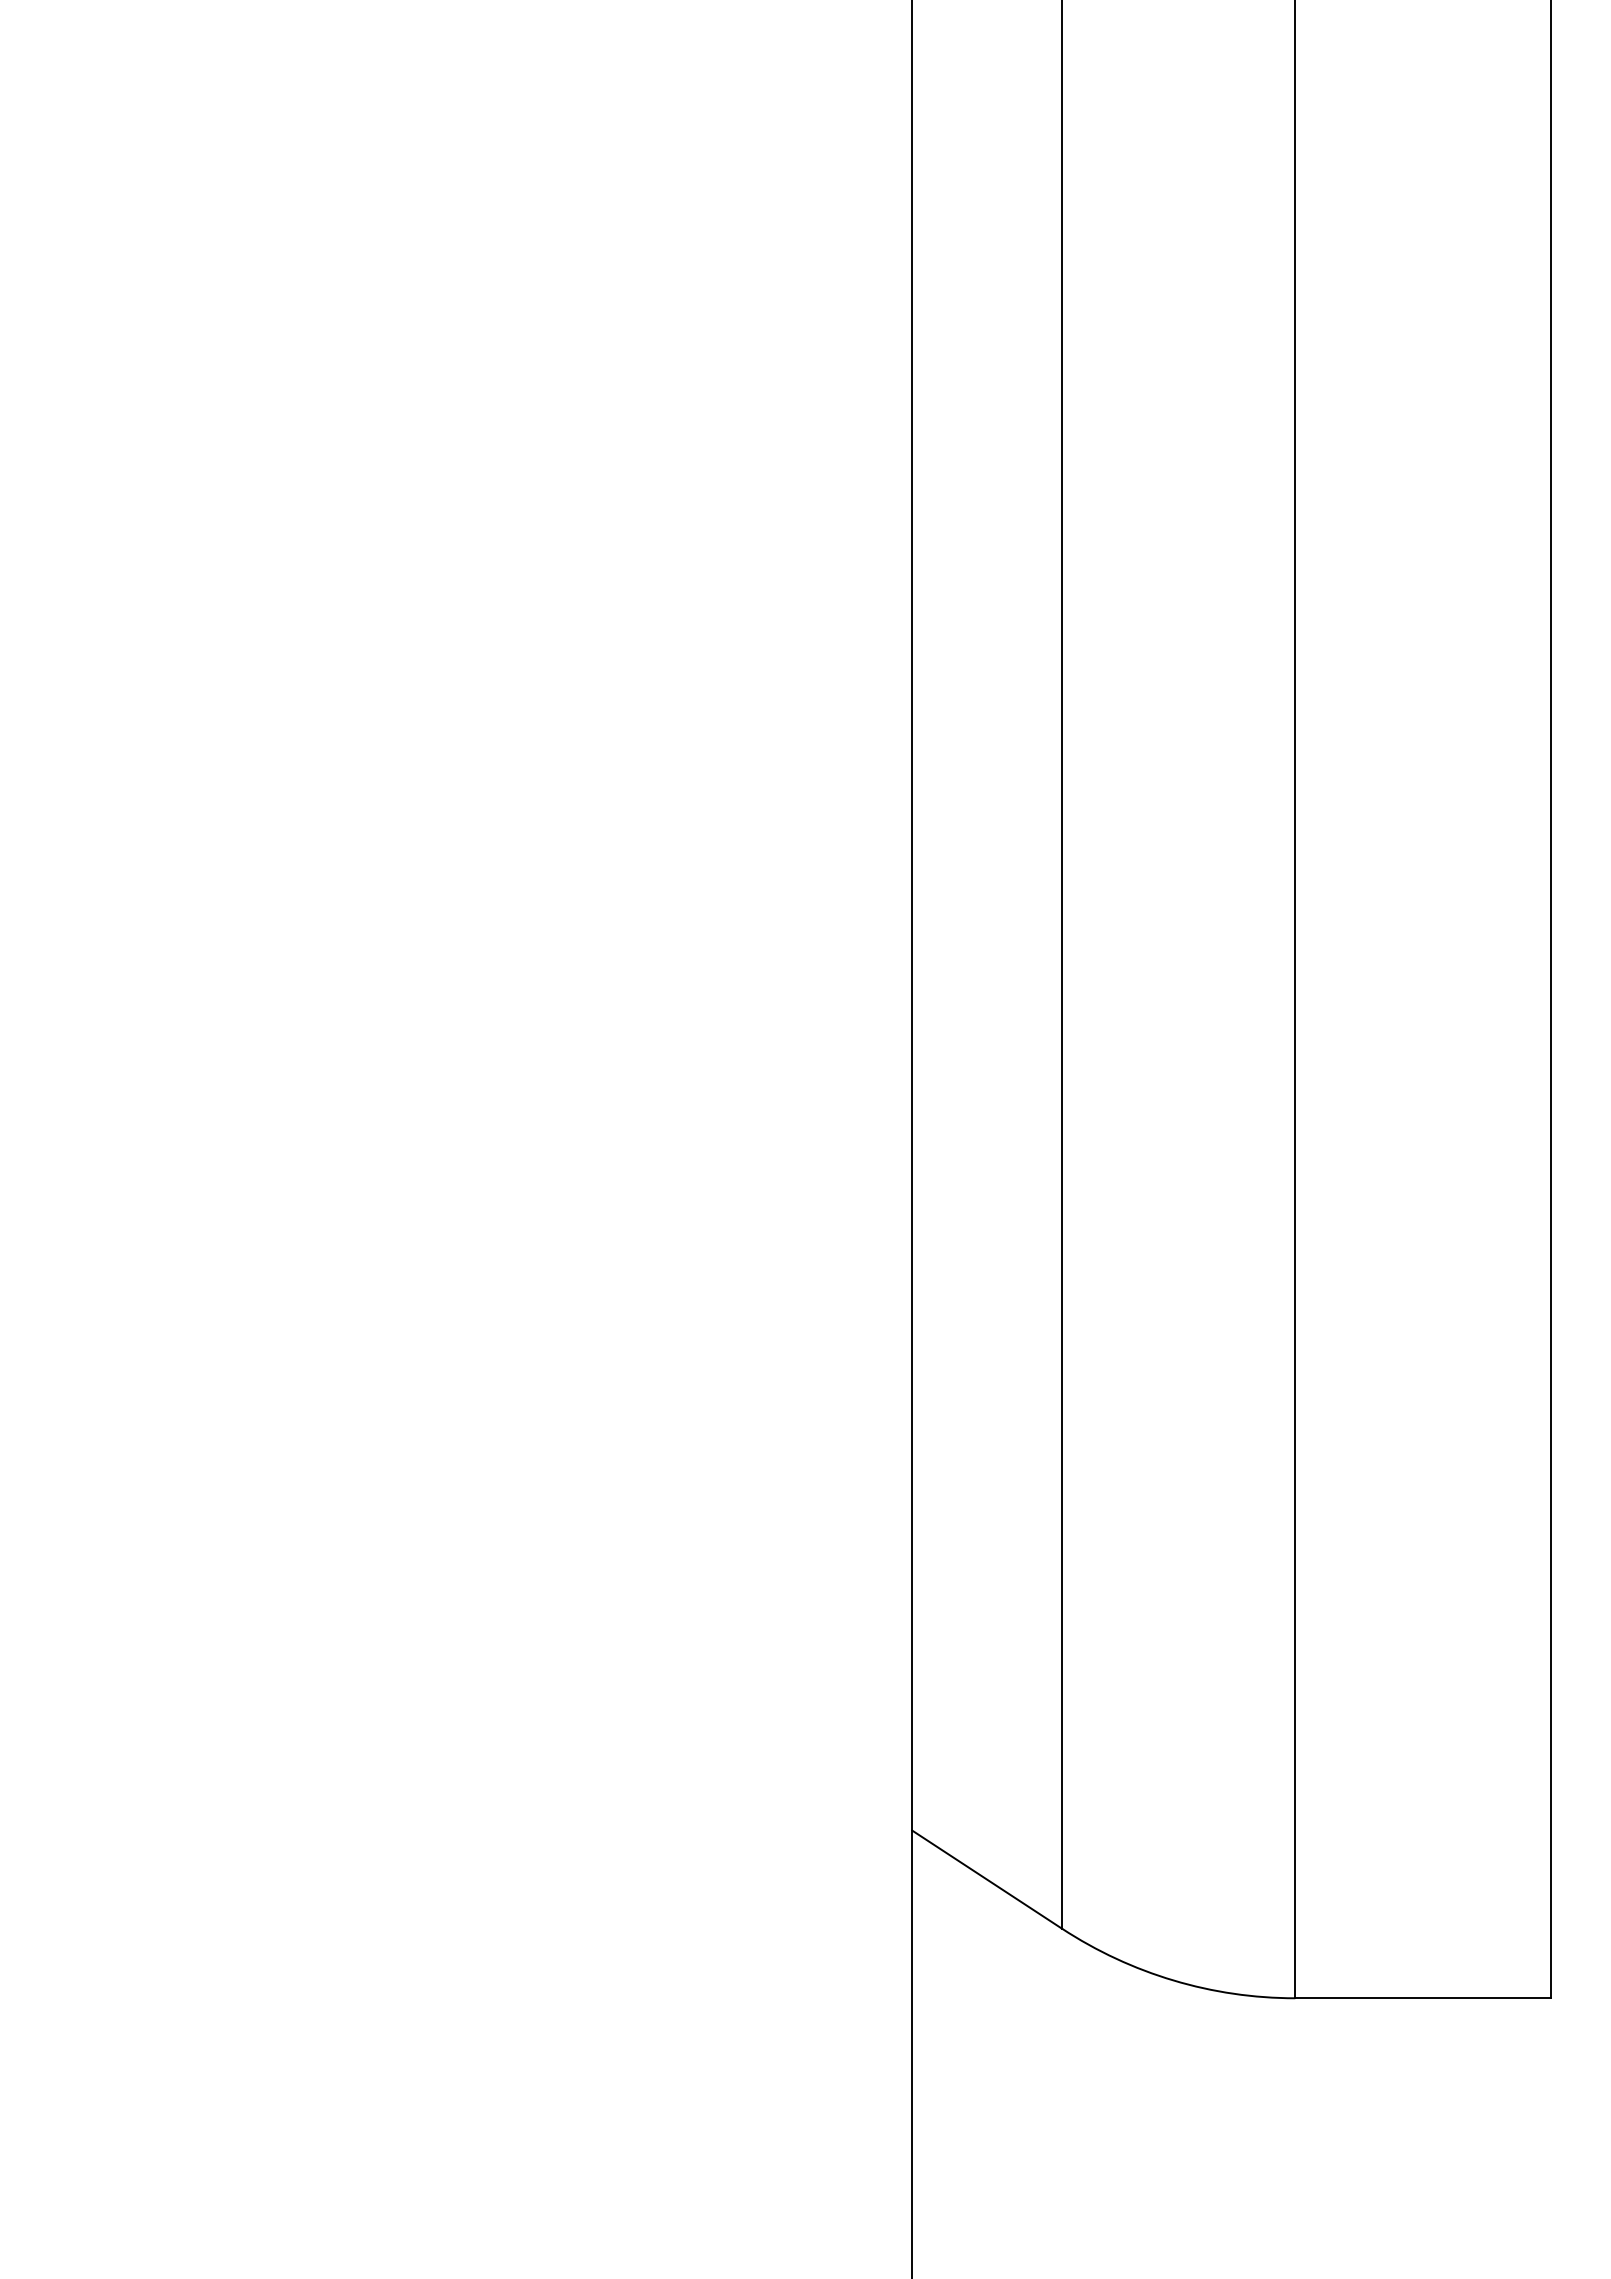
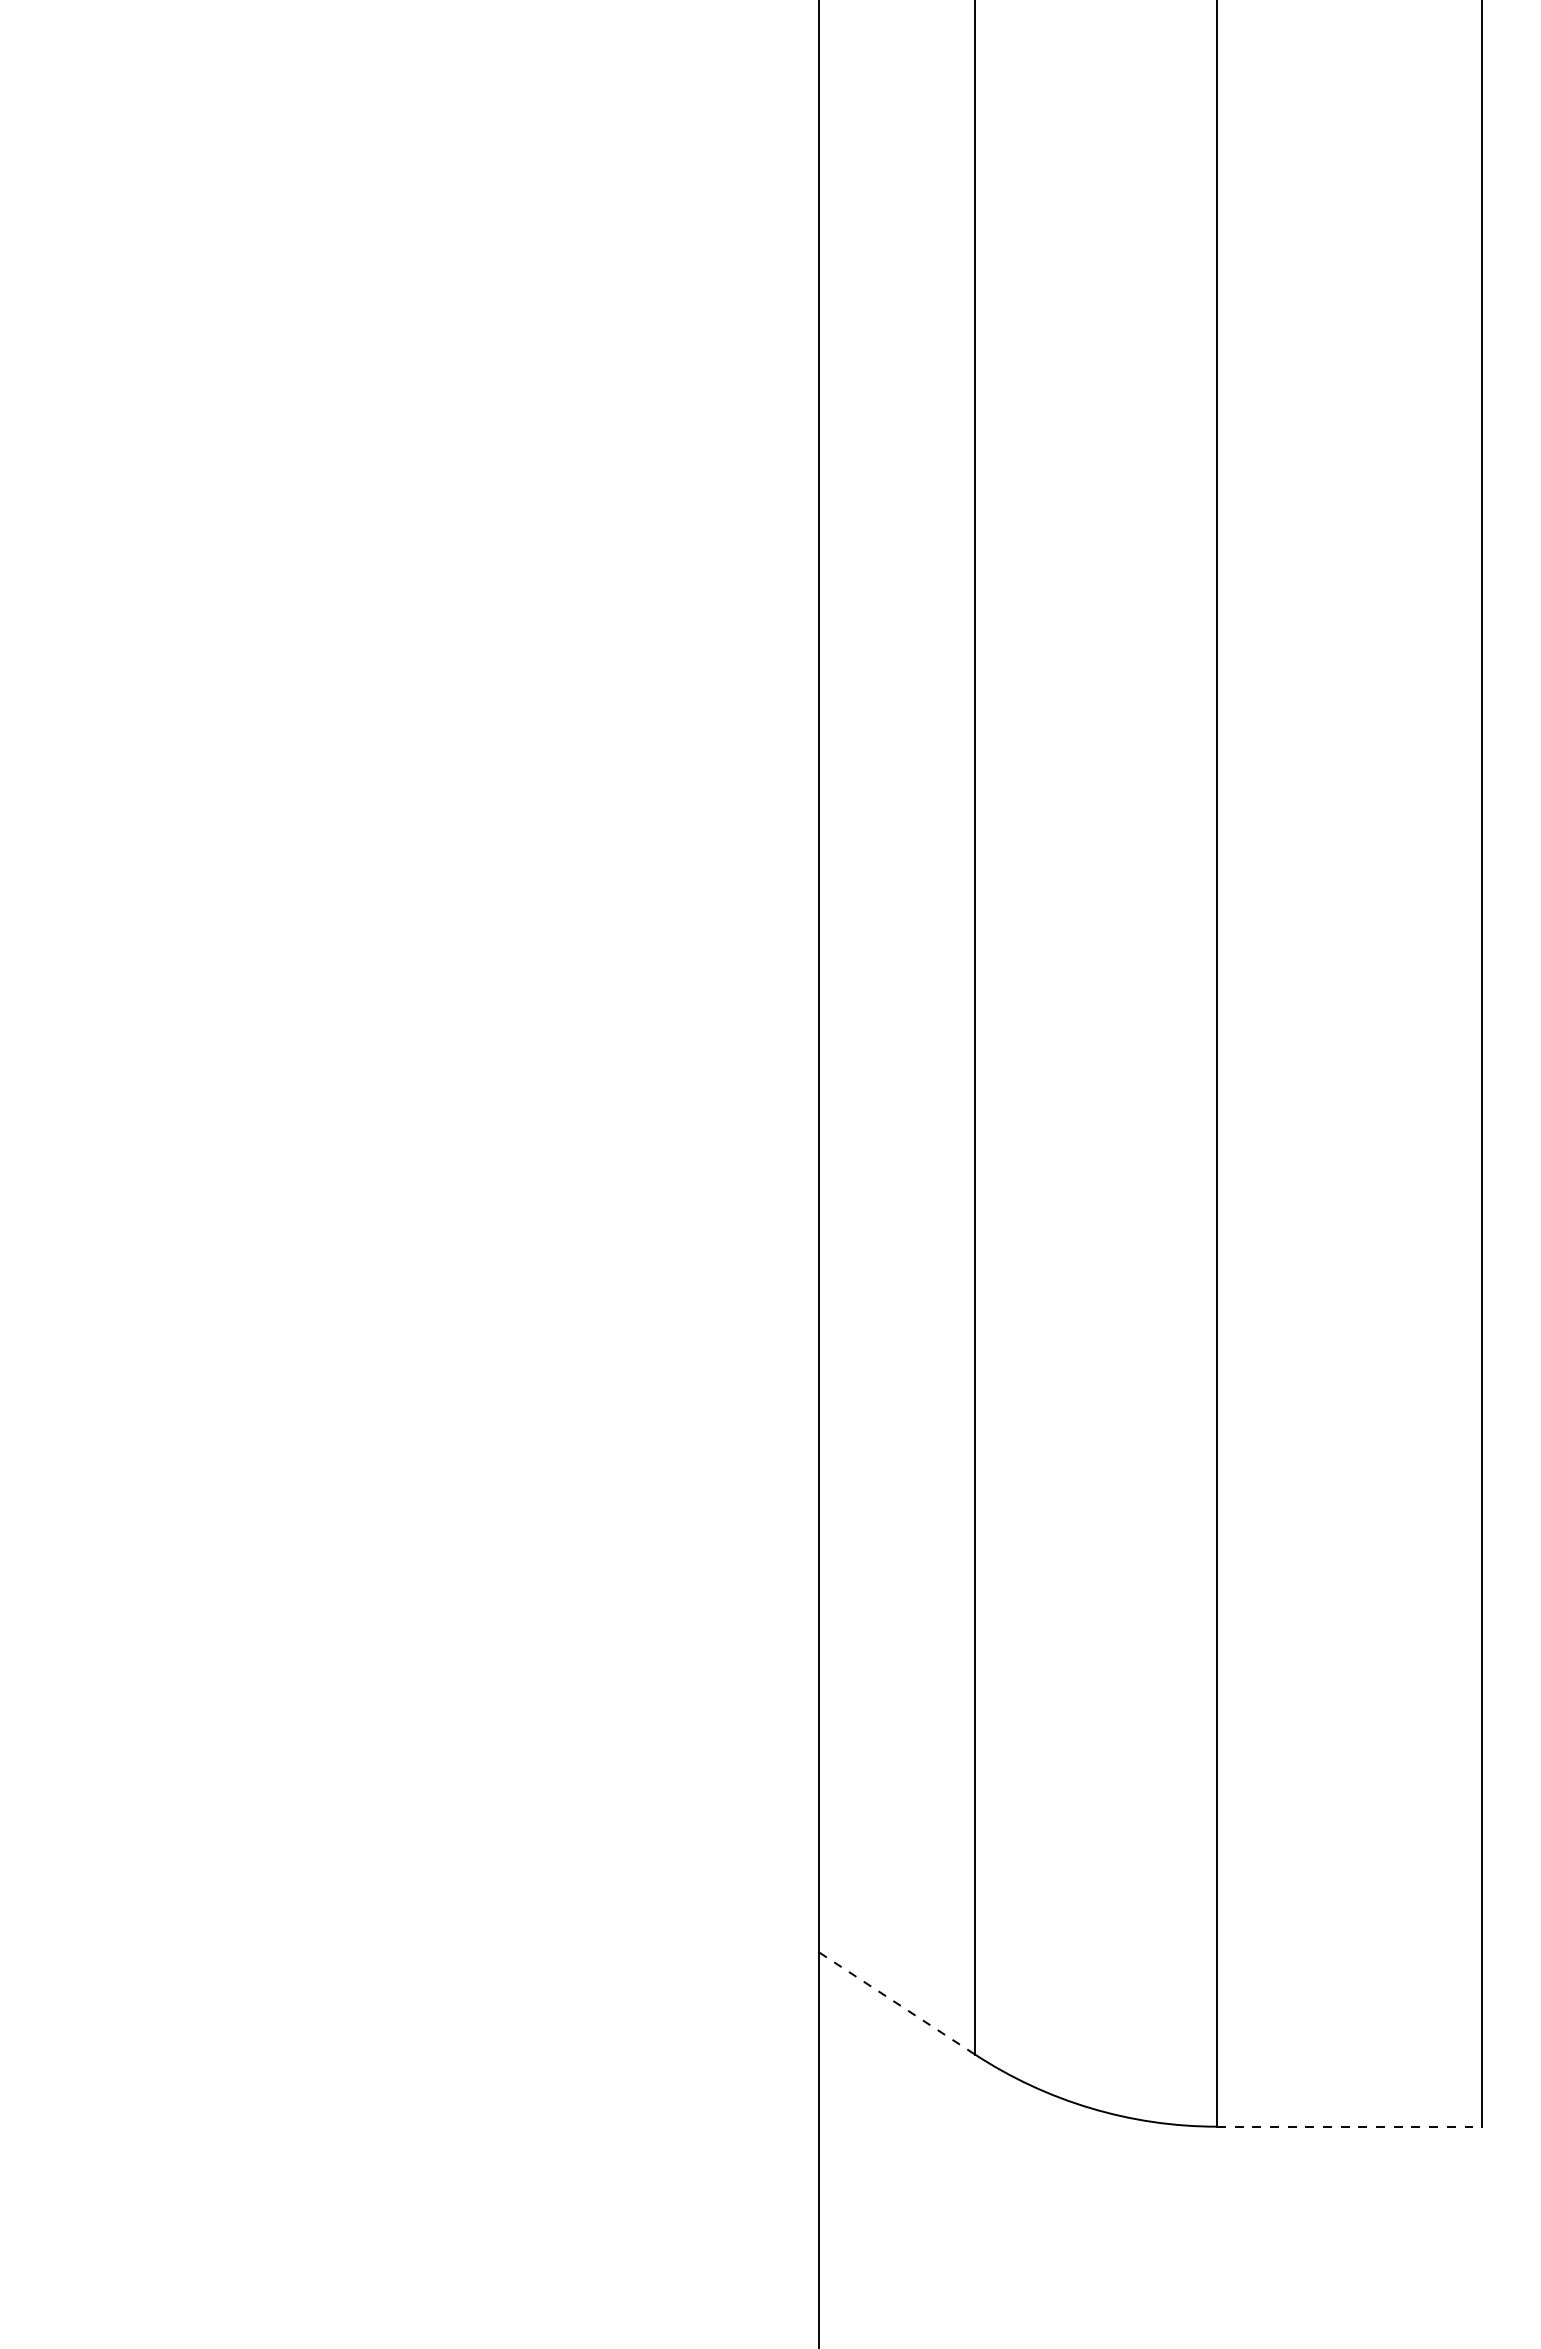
line: (987, 1879) -> (897, 2003), solid -> dashed
line: (1423, 1998) -> (1350, 2126), solid -> dashed

